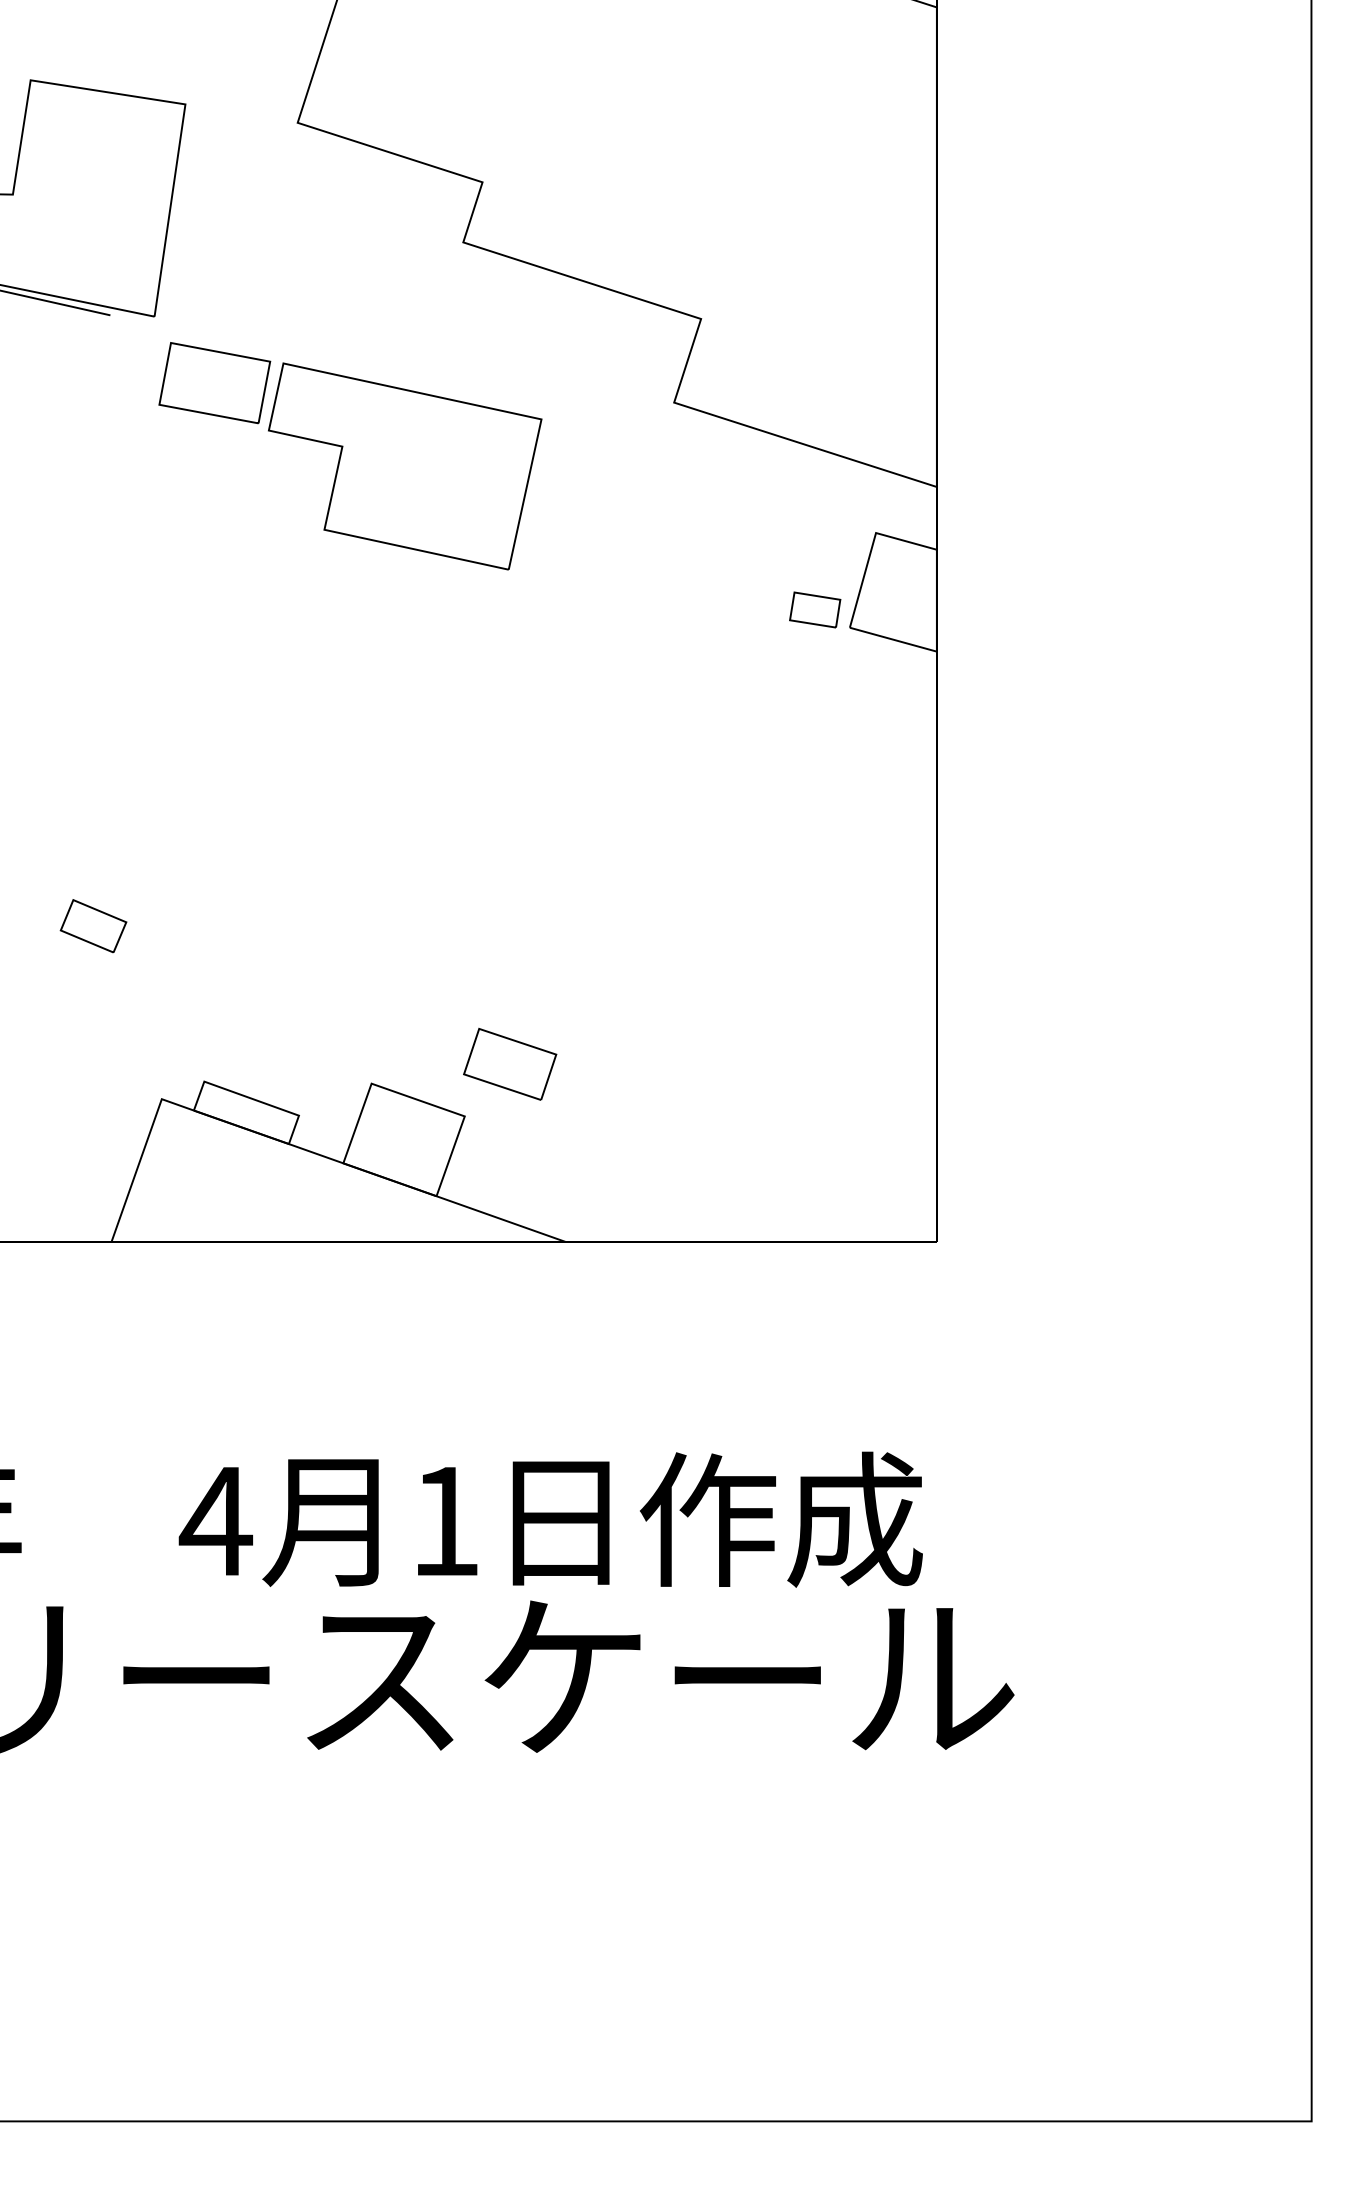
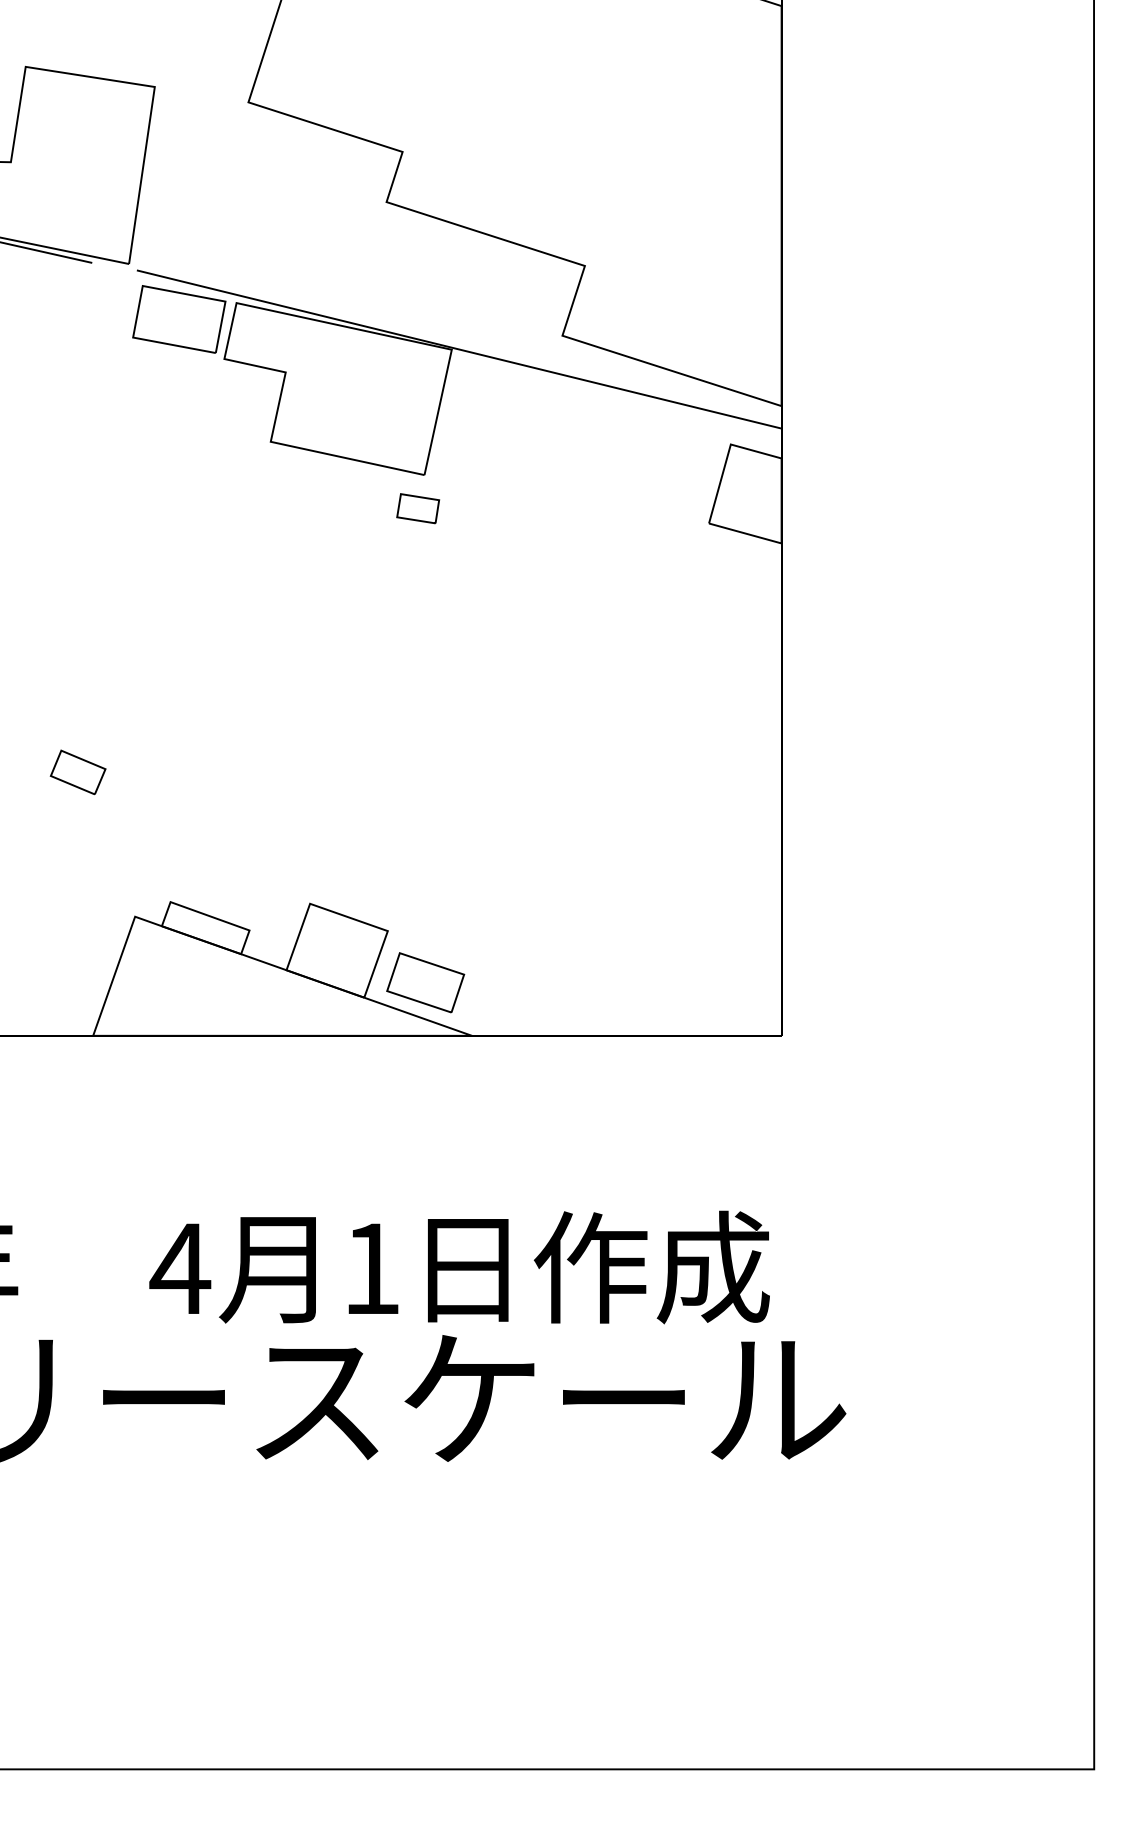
line: (550, 418) -> (459, 348), added
part: (815, 609) -> (418, 508), moved
part: (510, 1063) -> (425, 982), moved

